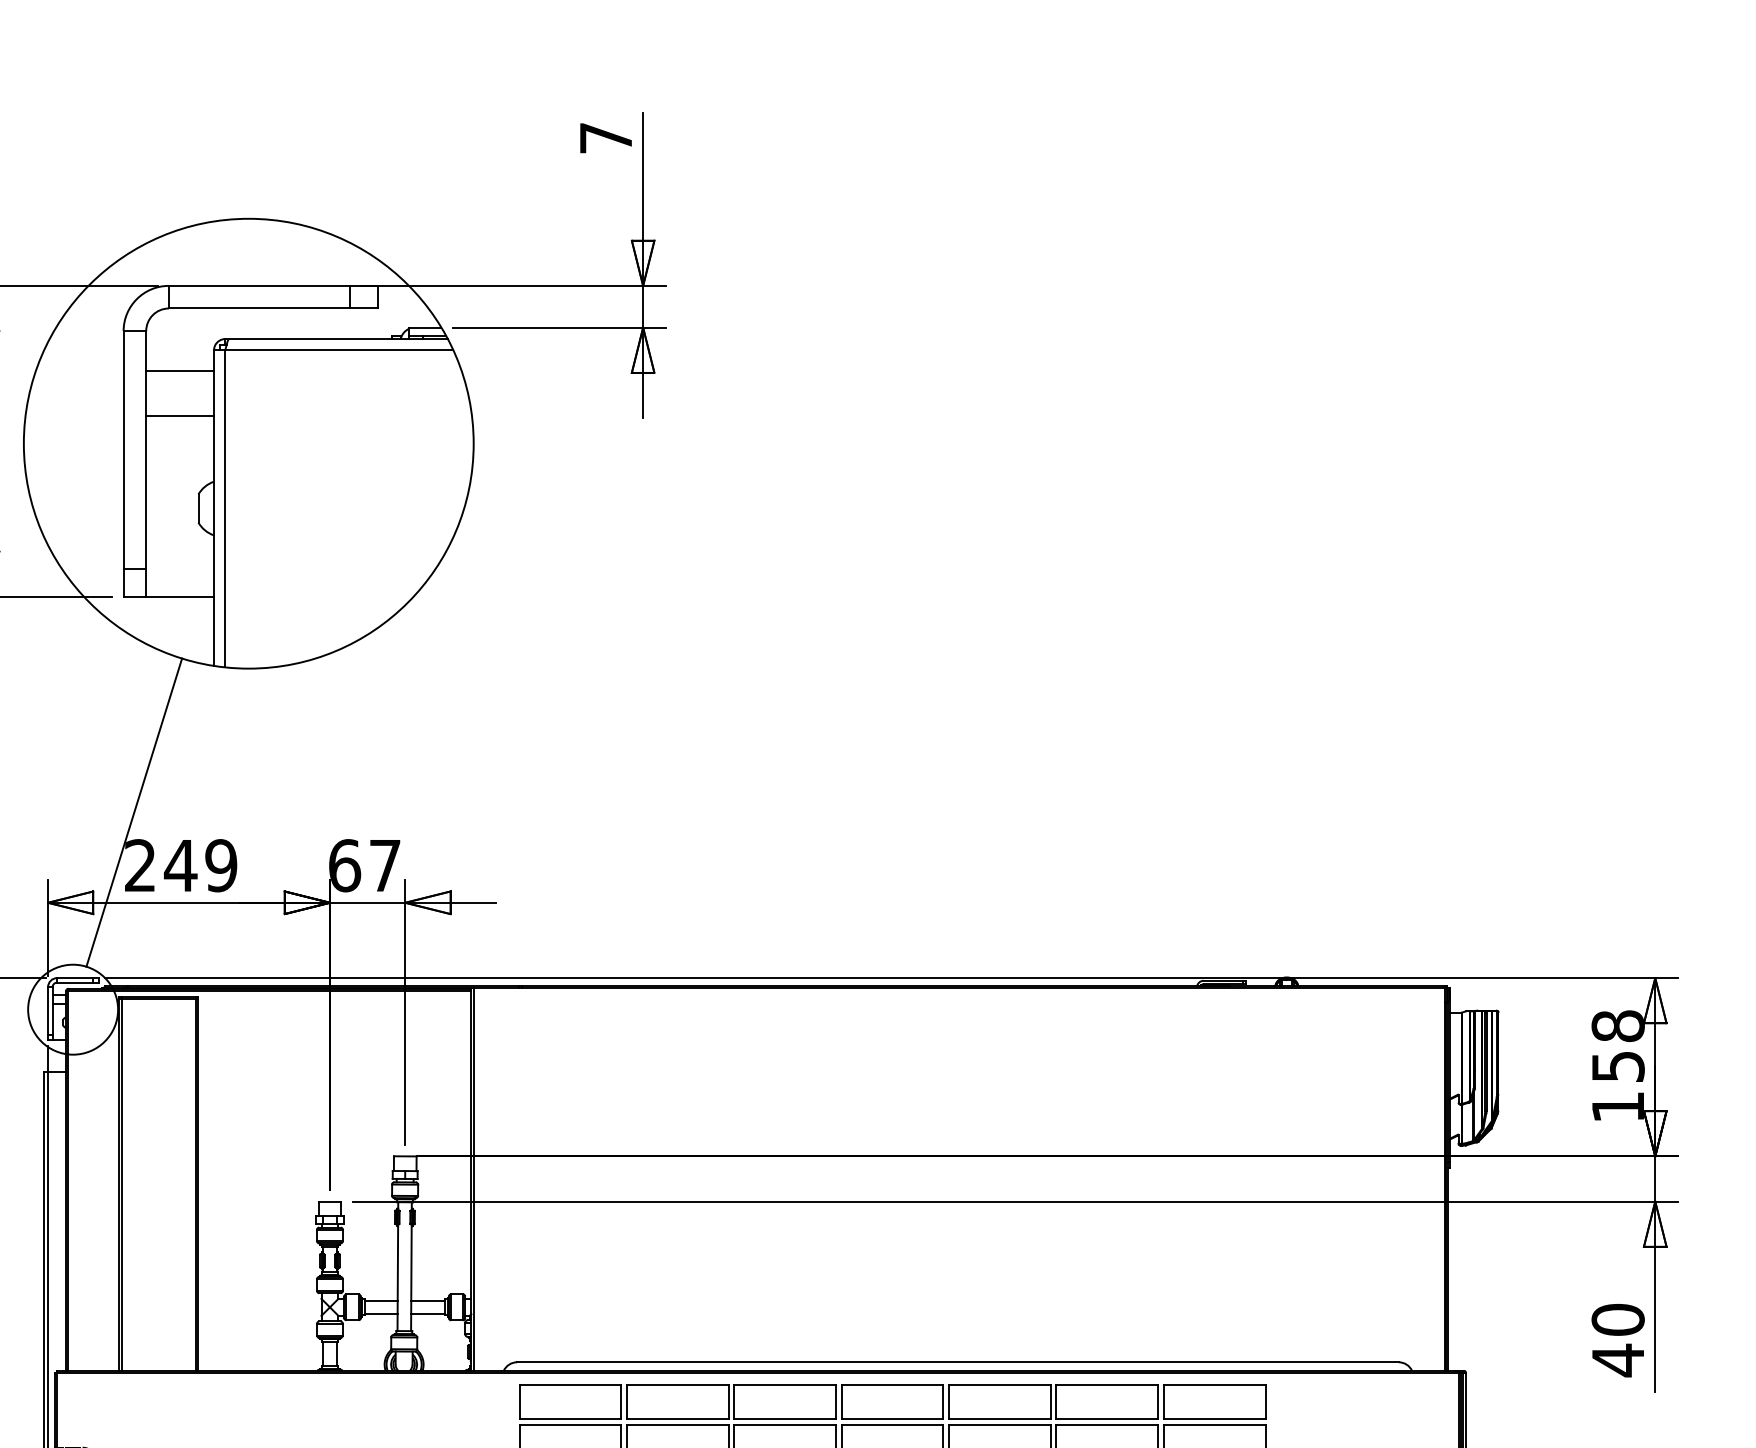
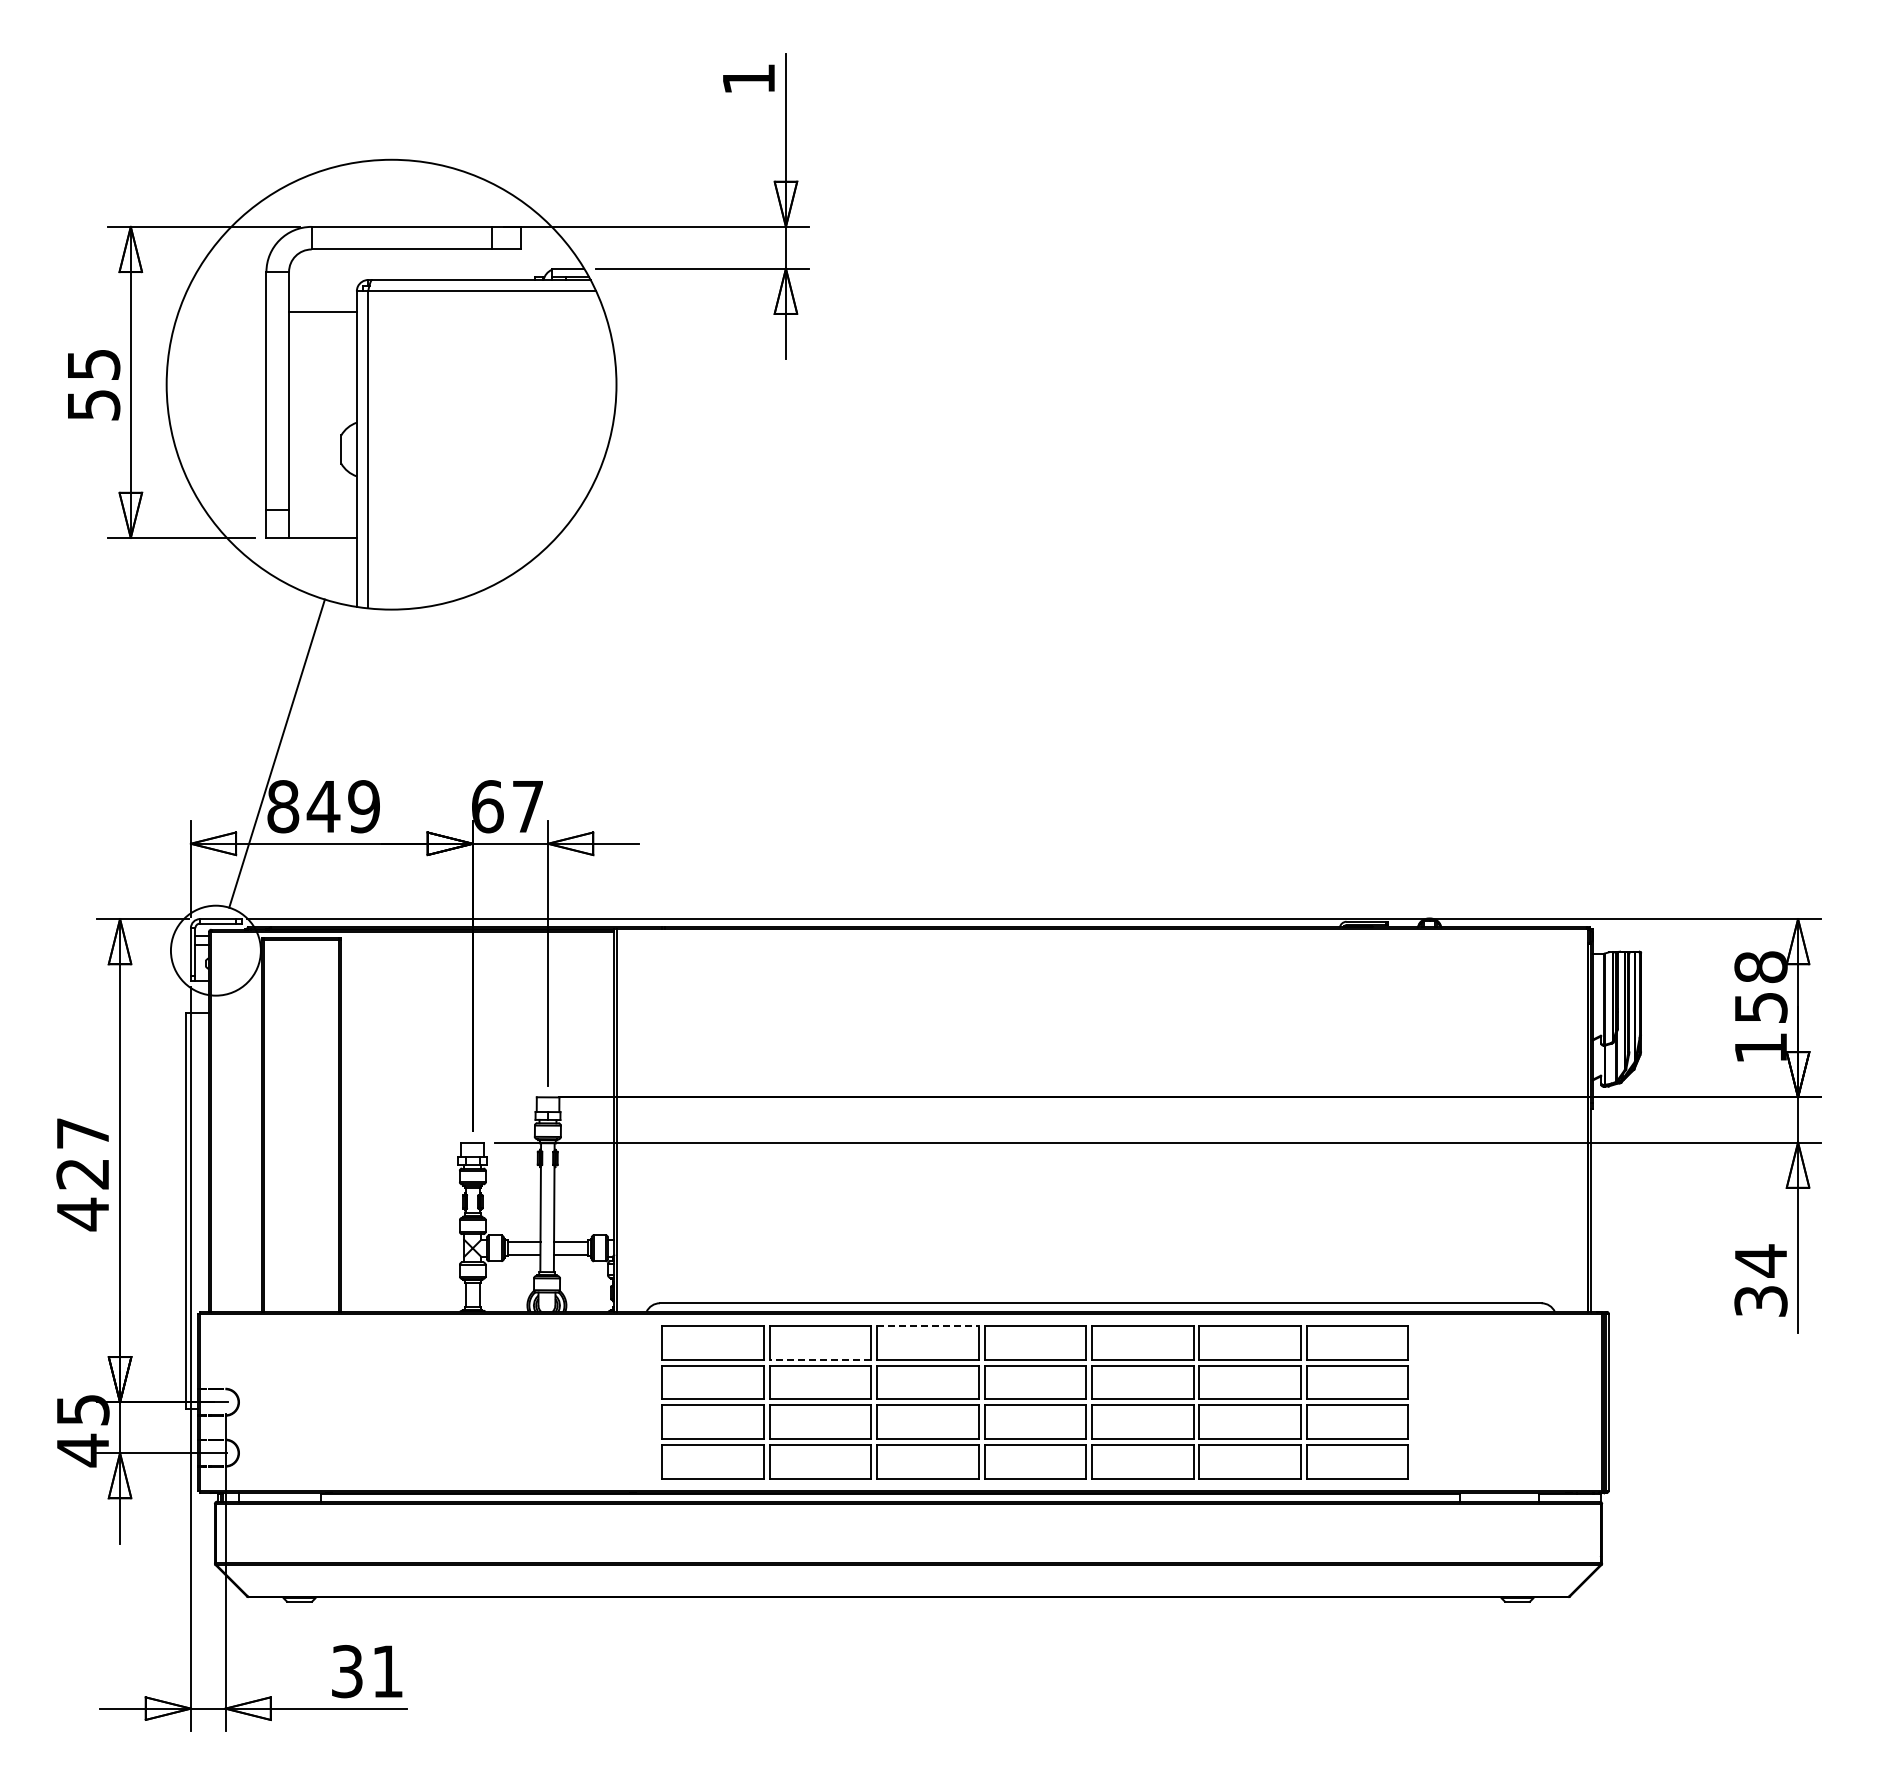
text: (605, 138) -> (748, 79), 7 -> 1
line: (179, 416) -> (322, 357), removed
text: (140, 865) -> (283, 806), 249 -> 849
text: (1617, 1340) -> (1760, 1281), 40 -> 34
line: (784, 1384) -> (927, 1325), solid -> dashed
line: (677, 1418) -> (820, 1359), solid -> dashed

